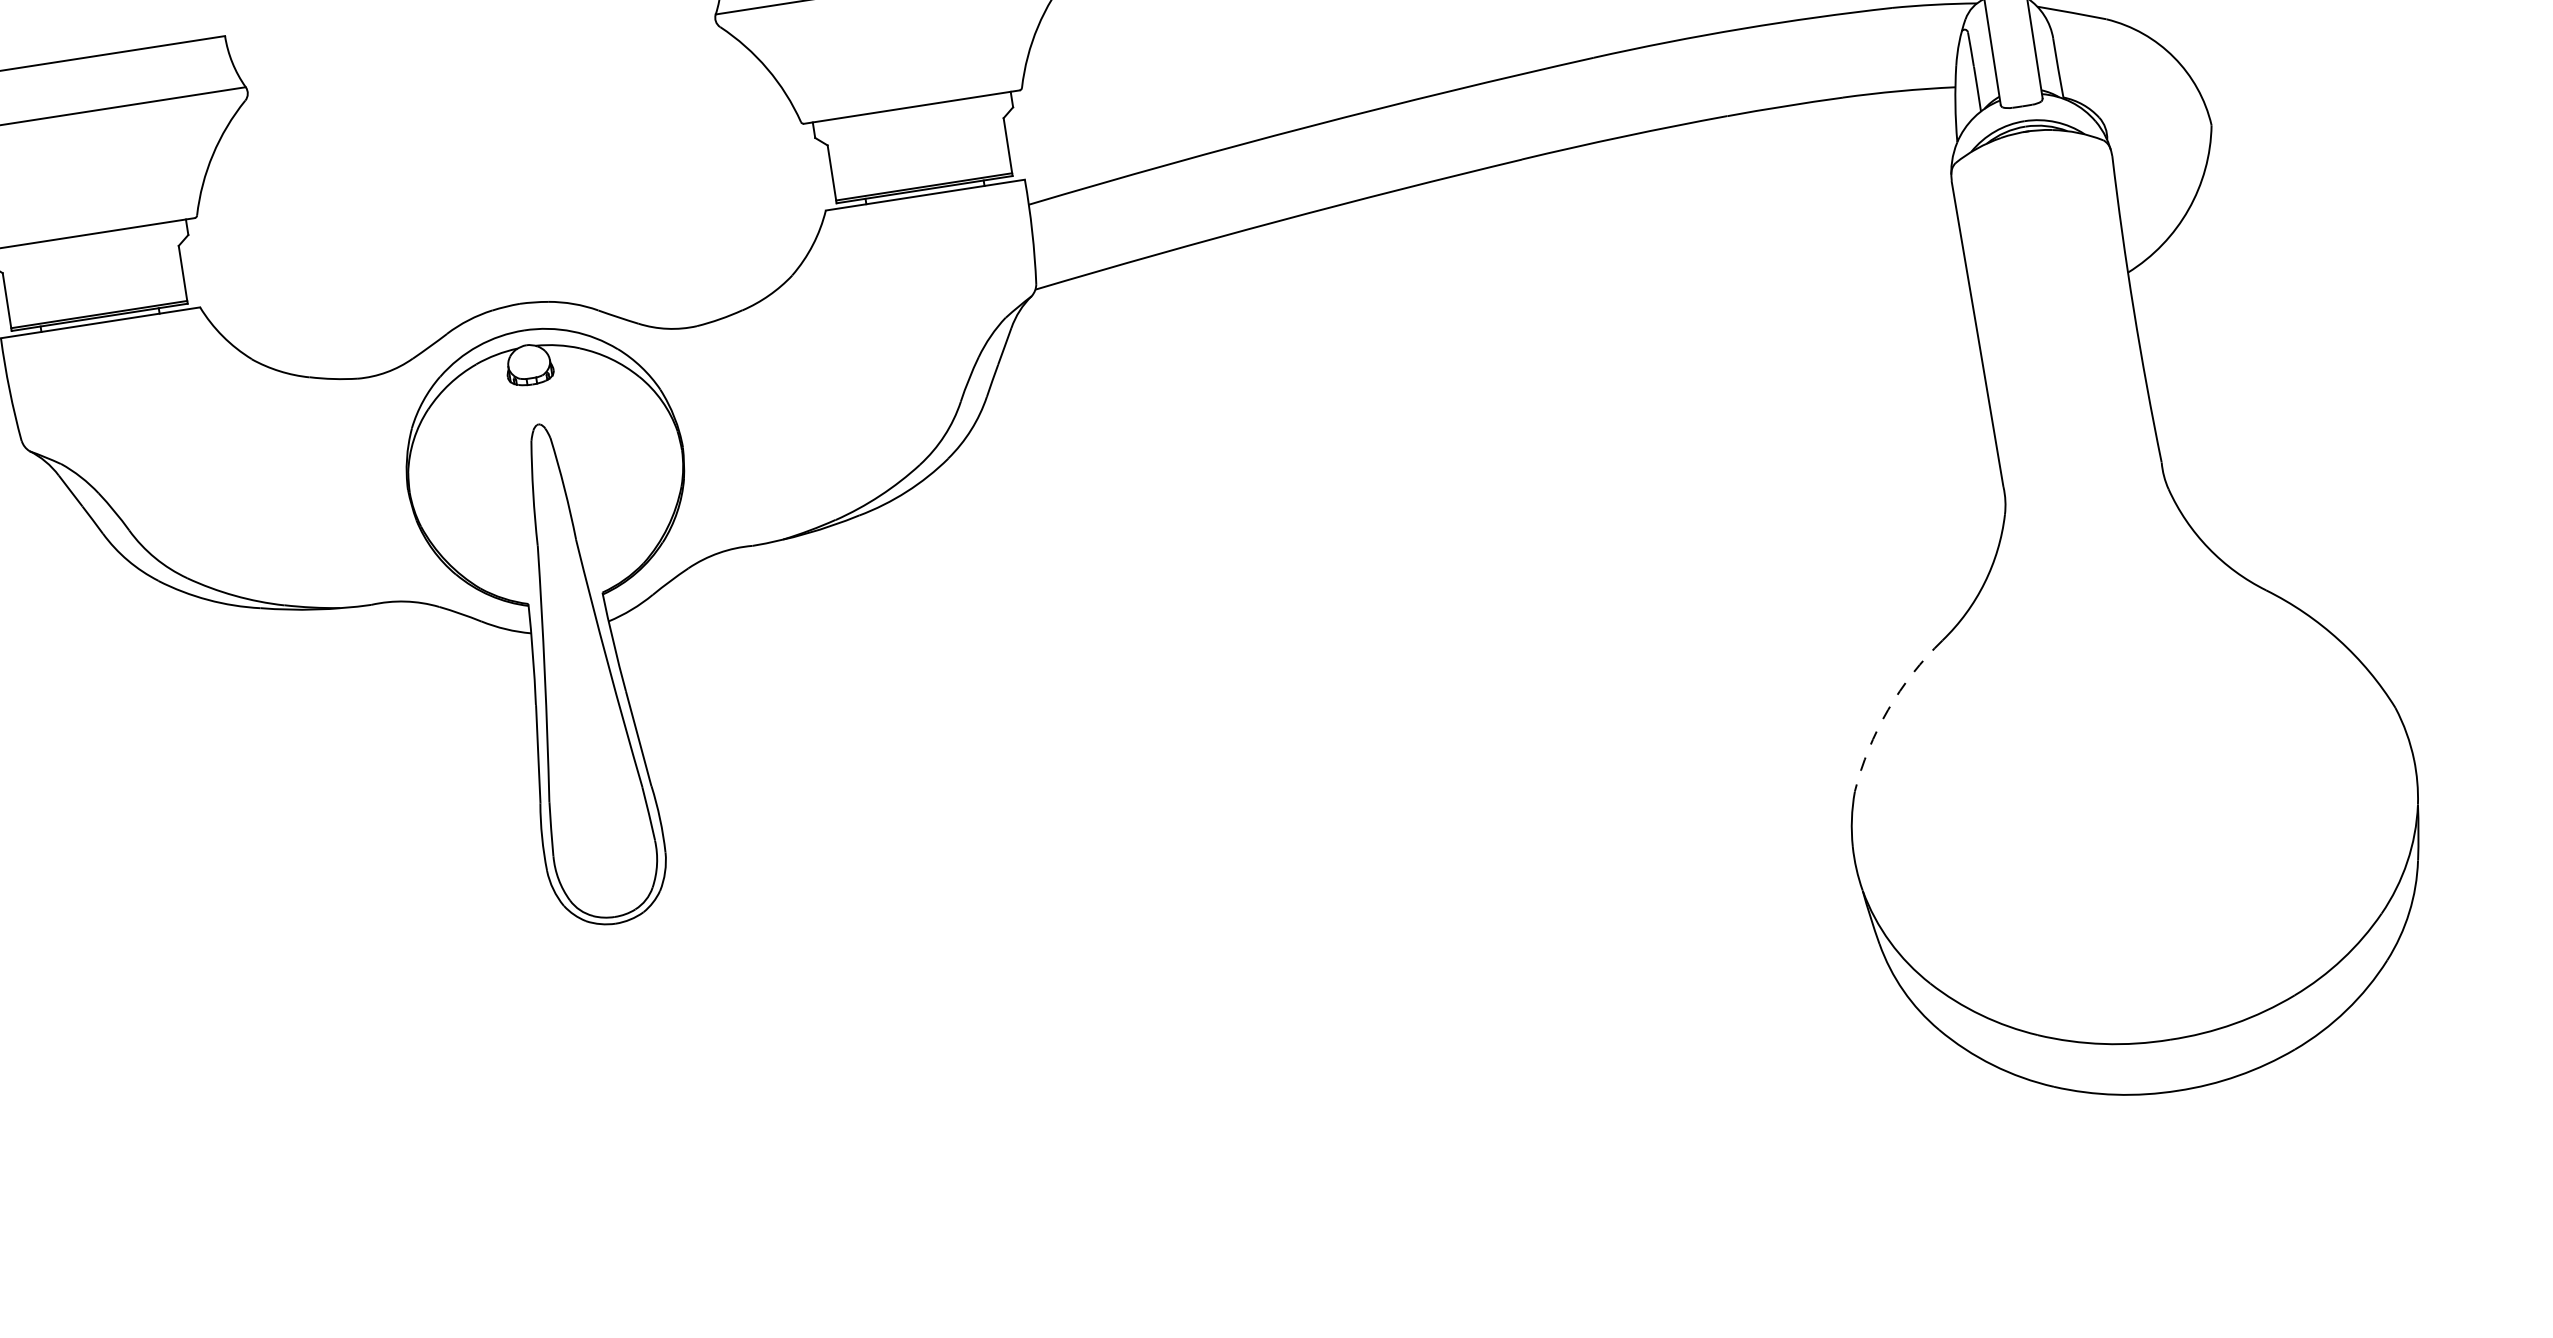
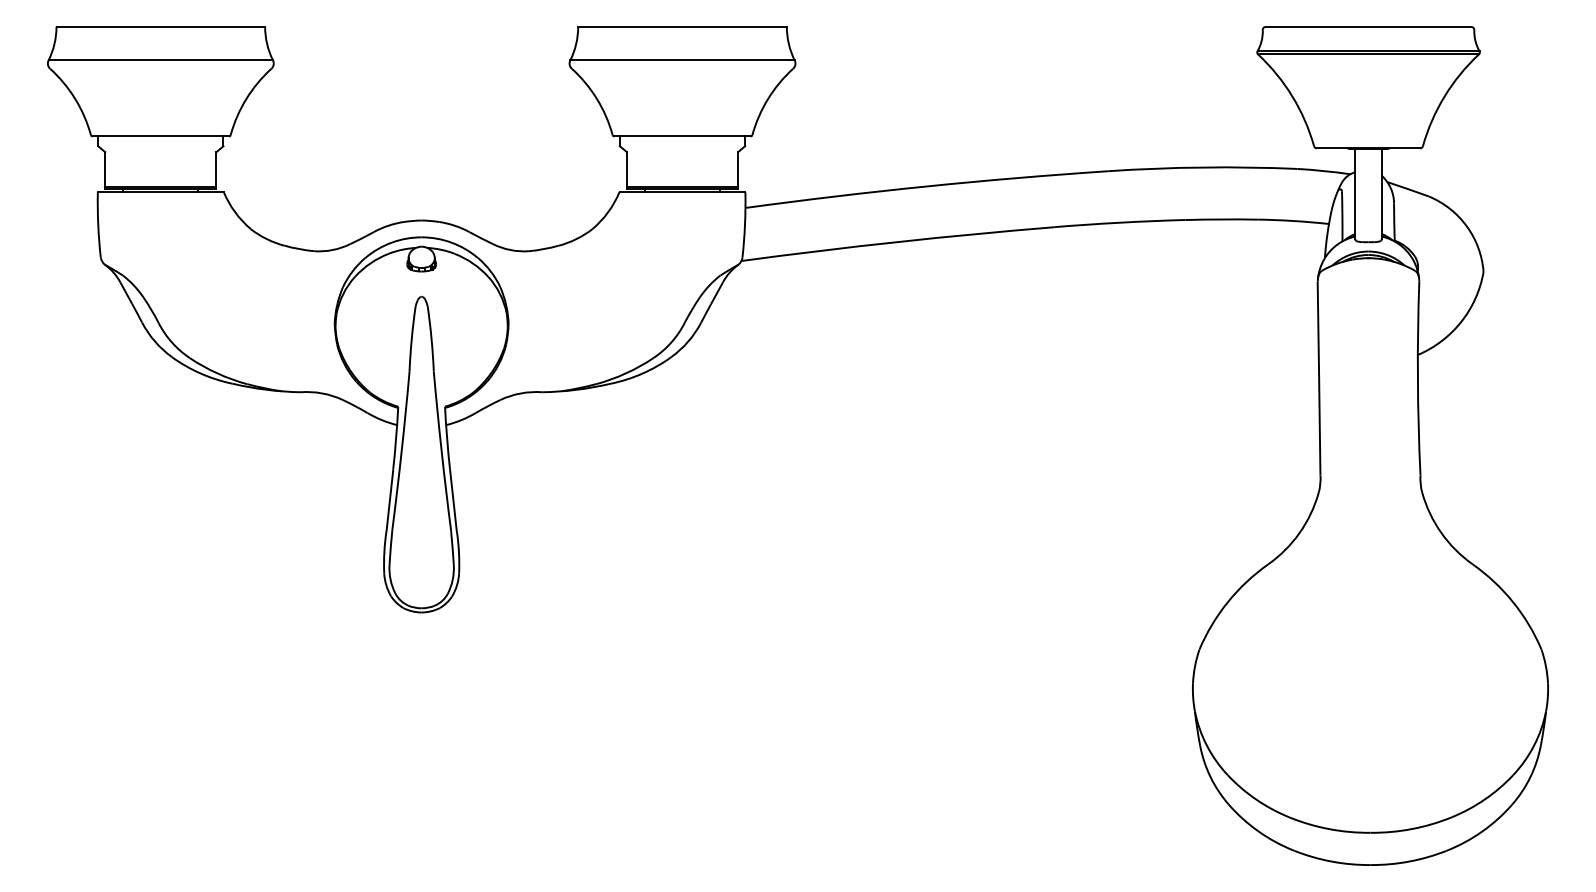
arc: (1887, 710) -> (1227, 602), dashed -> solid

